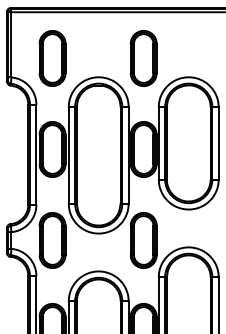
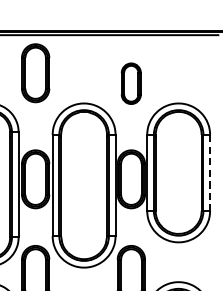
part: (52, 58) -> (35, 73), moved
part: (143, 58) -> (131, 83), size x0.7
line: (218, 143) -> (209, 173), solid -> dashed

